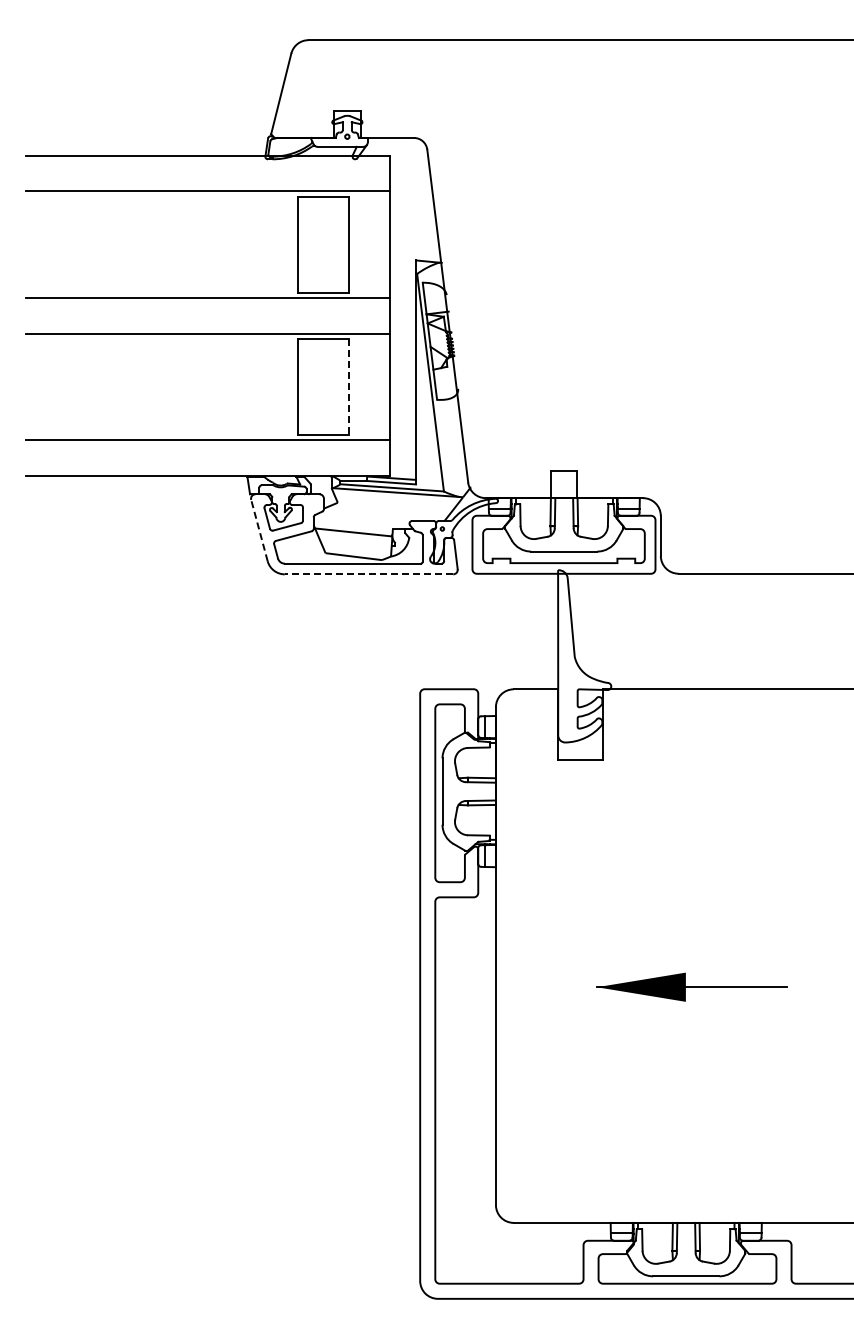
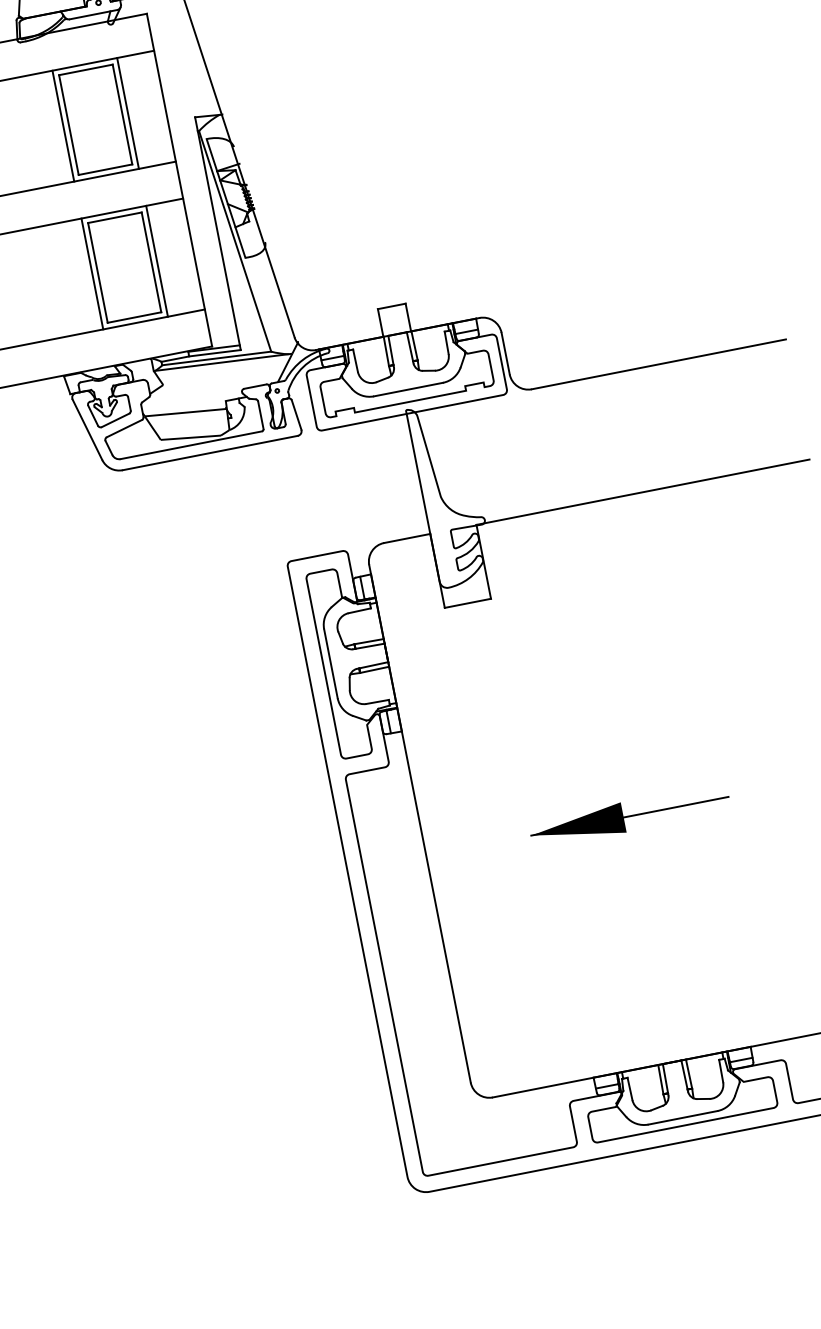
line: (292, 244) -> (63, 125), added
line: (354, 244) -> (127, 113), added
line: (292, 386) -> (92, 273), added
line: (354, 386) -> (156, 260), added
line: (349, 387) -> (151, 262), dashed -> solid
line: (259, 530) -> (87, 429), dashed -> solid
line: (368, 574) -> (209, 453), dashed -> solid

